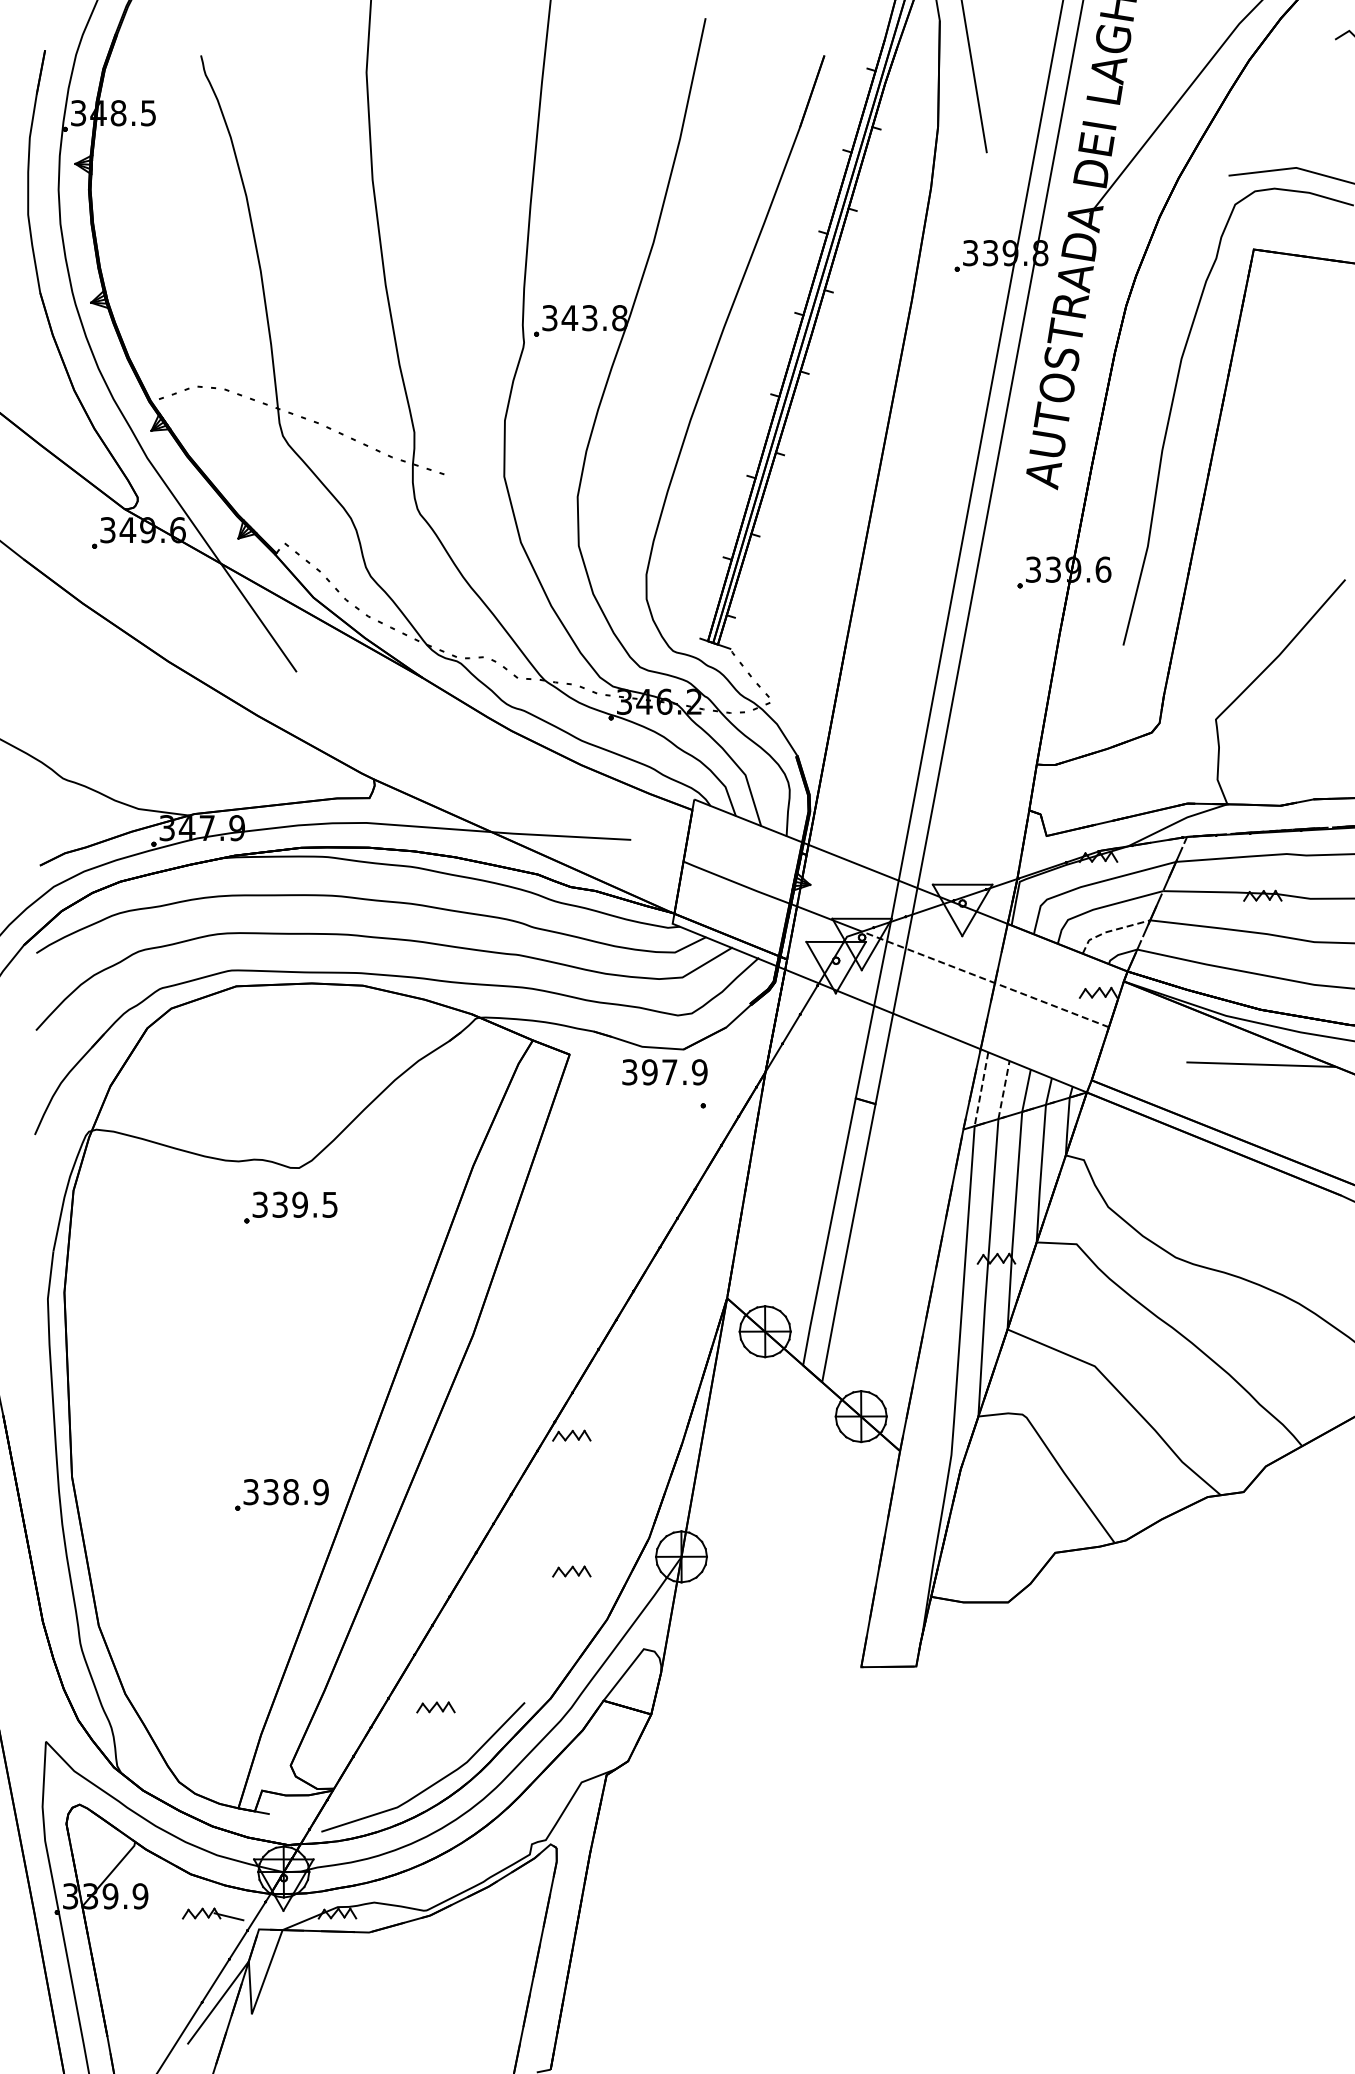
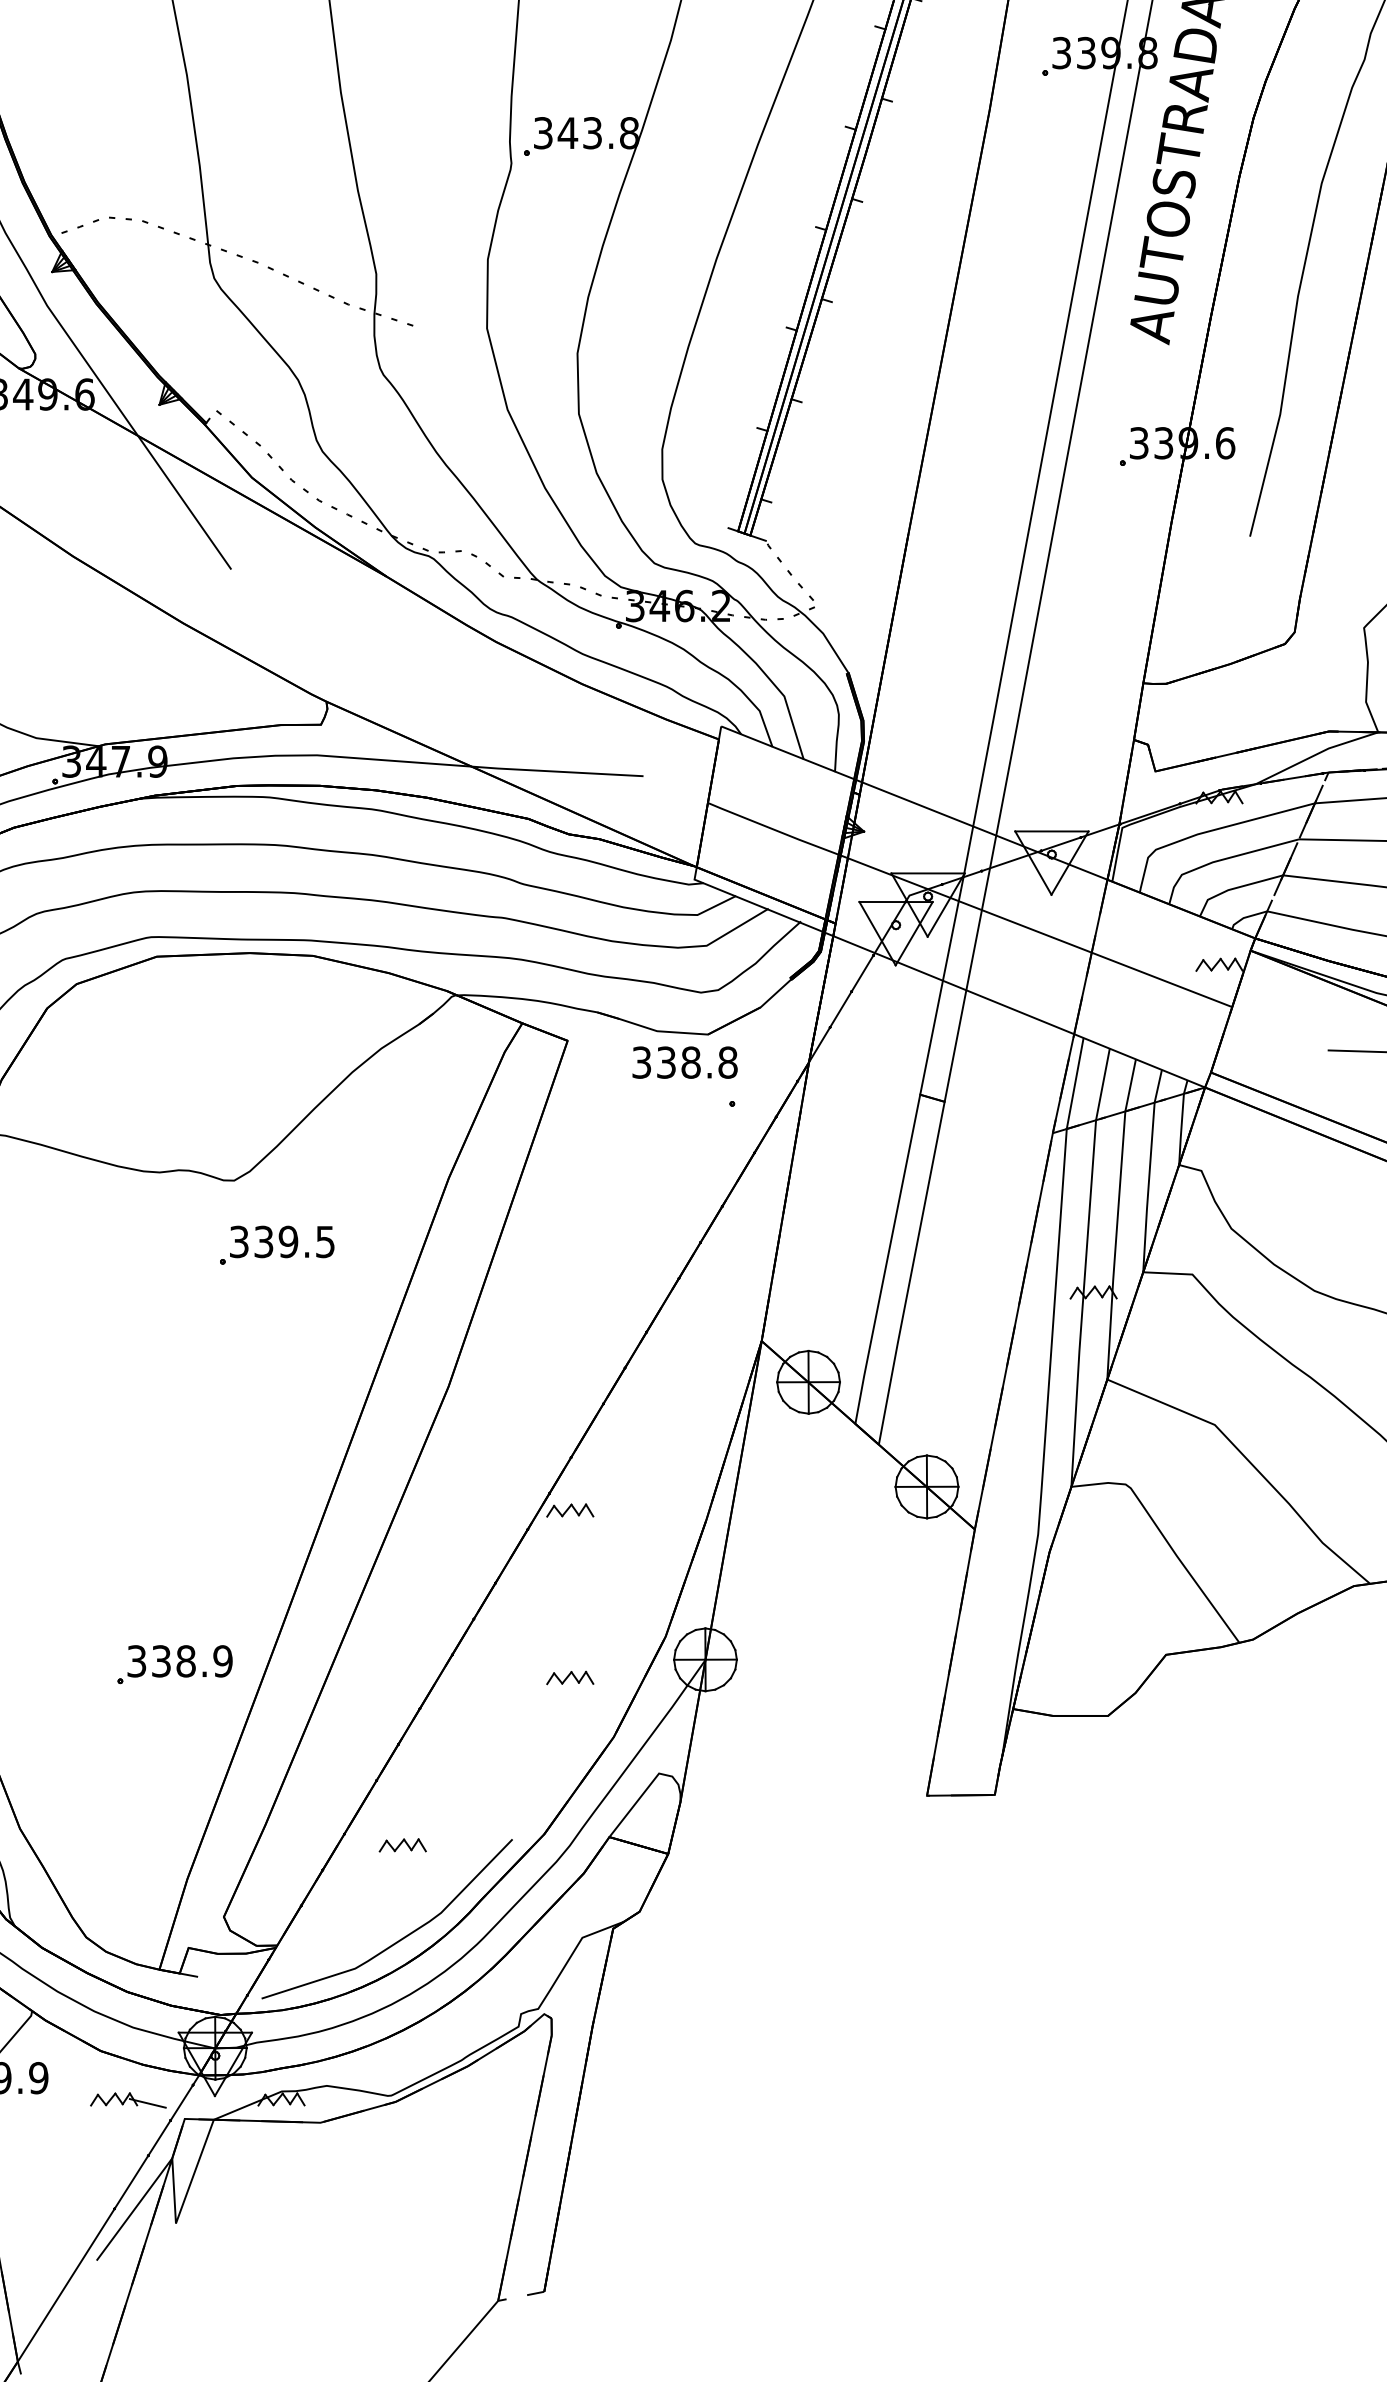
line: (1111, 930) -> (1235, 887), dashed -> solid
line: (985, 979) -> (1080, 948), dashed -> solid
text: (674, 1072) -> (696, 1062), 397.9 -> 338.8
line: (981, 1089) -> (1075, 1083), dashed -> solid
line: (1004, 1090) -> (1103, 1085), dashed -> solid
part: (290, 1207) -> (276, 1245), moved
part: (281, 1494) -> (174, 1664), moved

